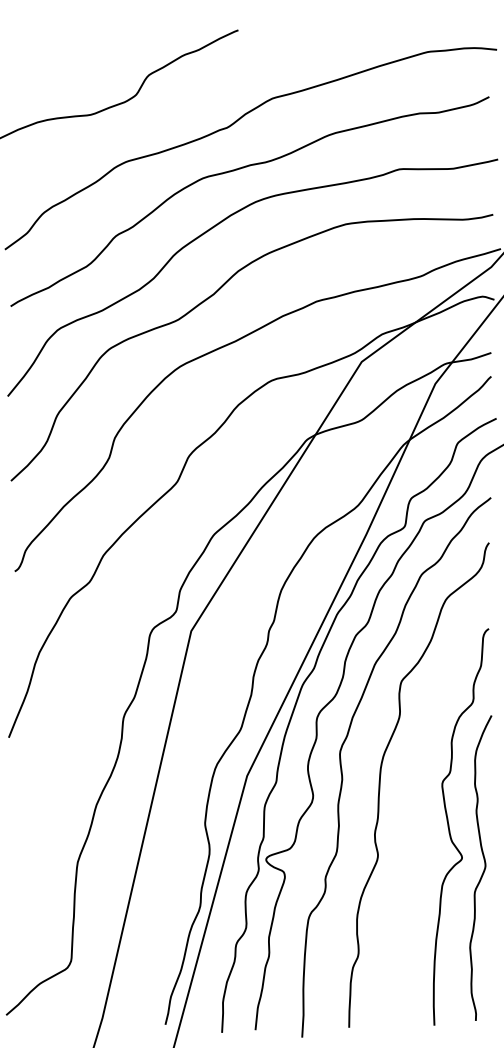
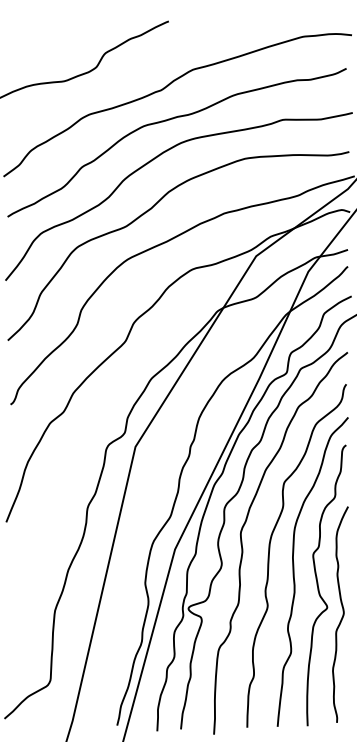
curve: (415, 807) -> (294, 571), added

